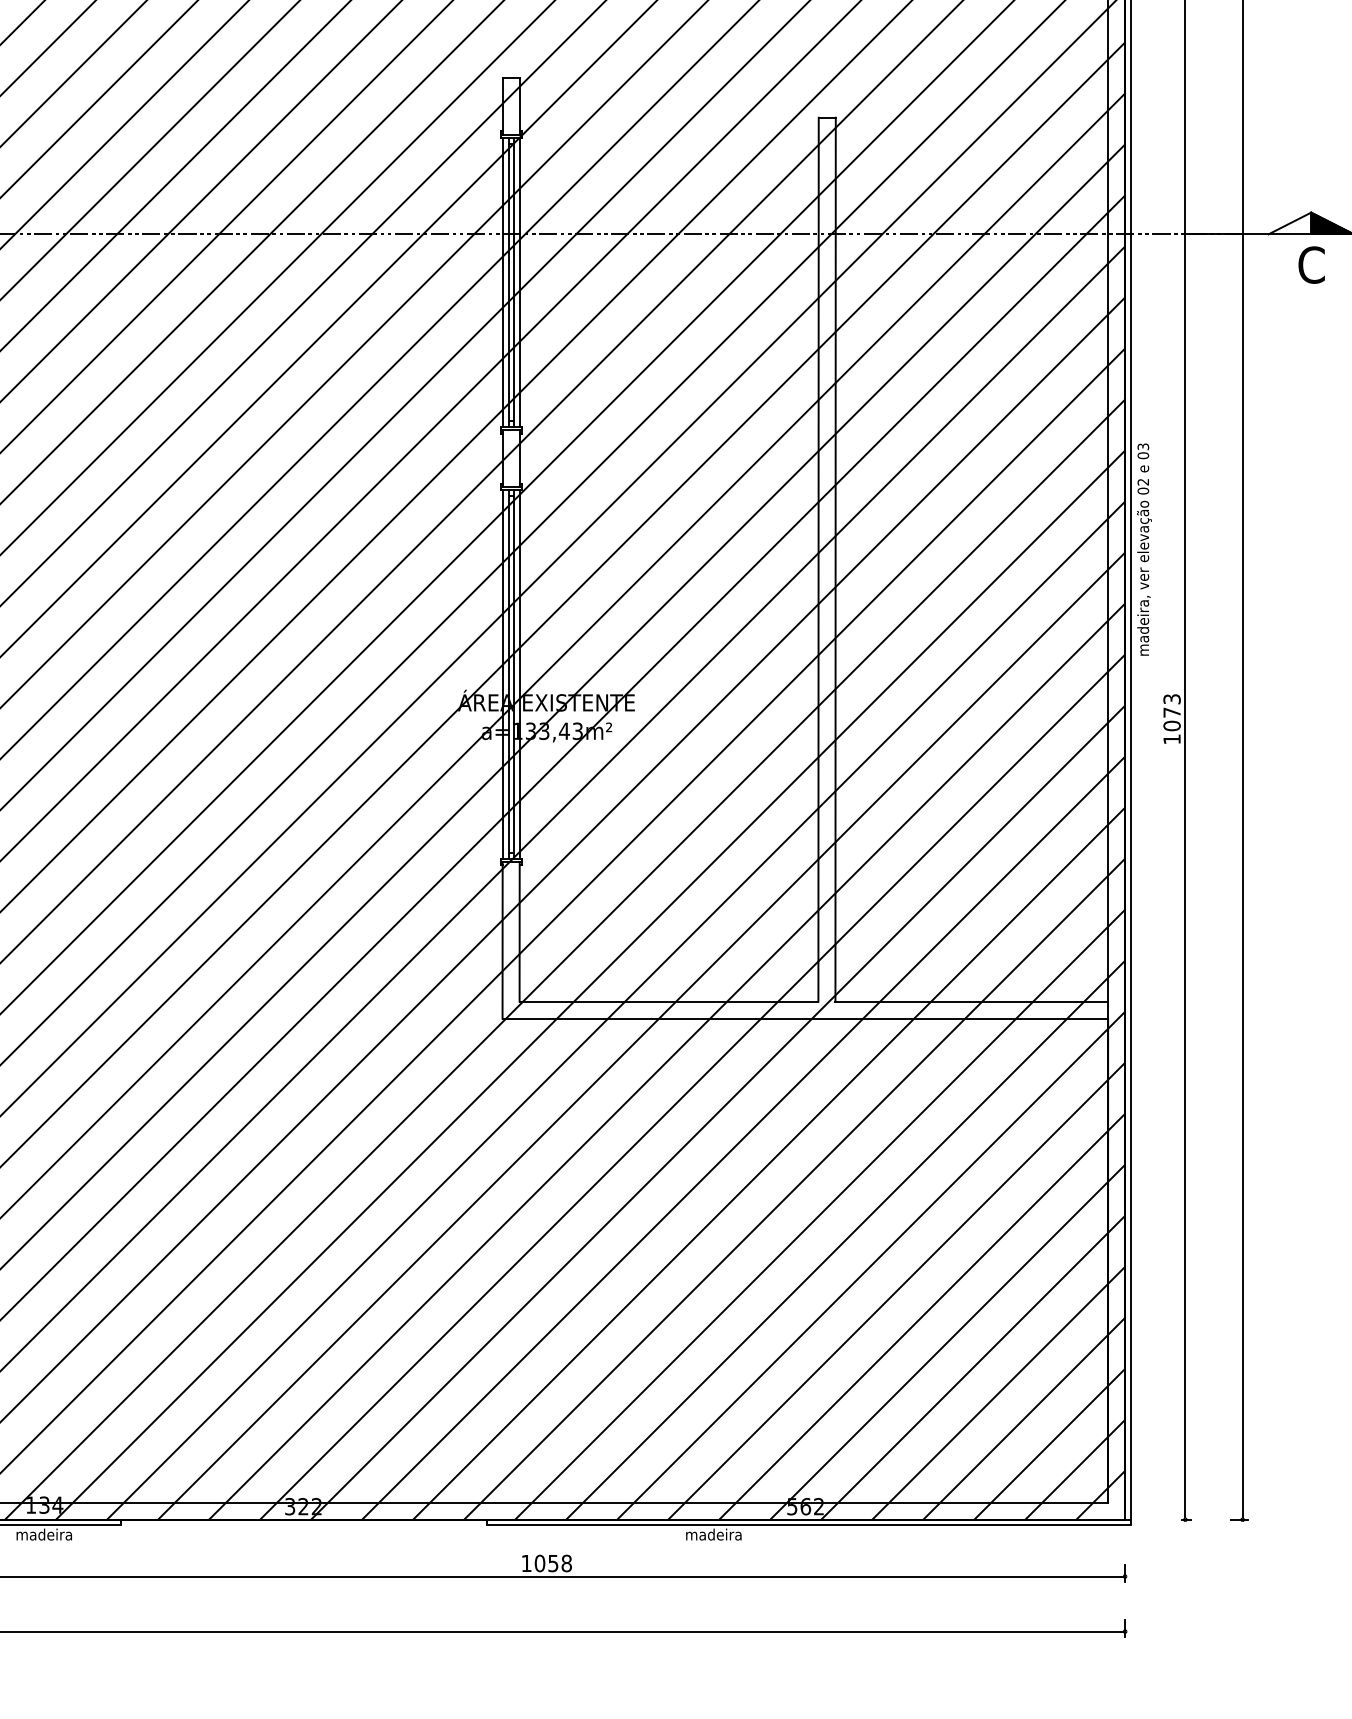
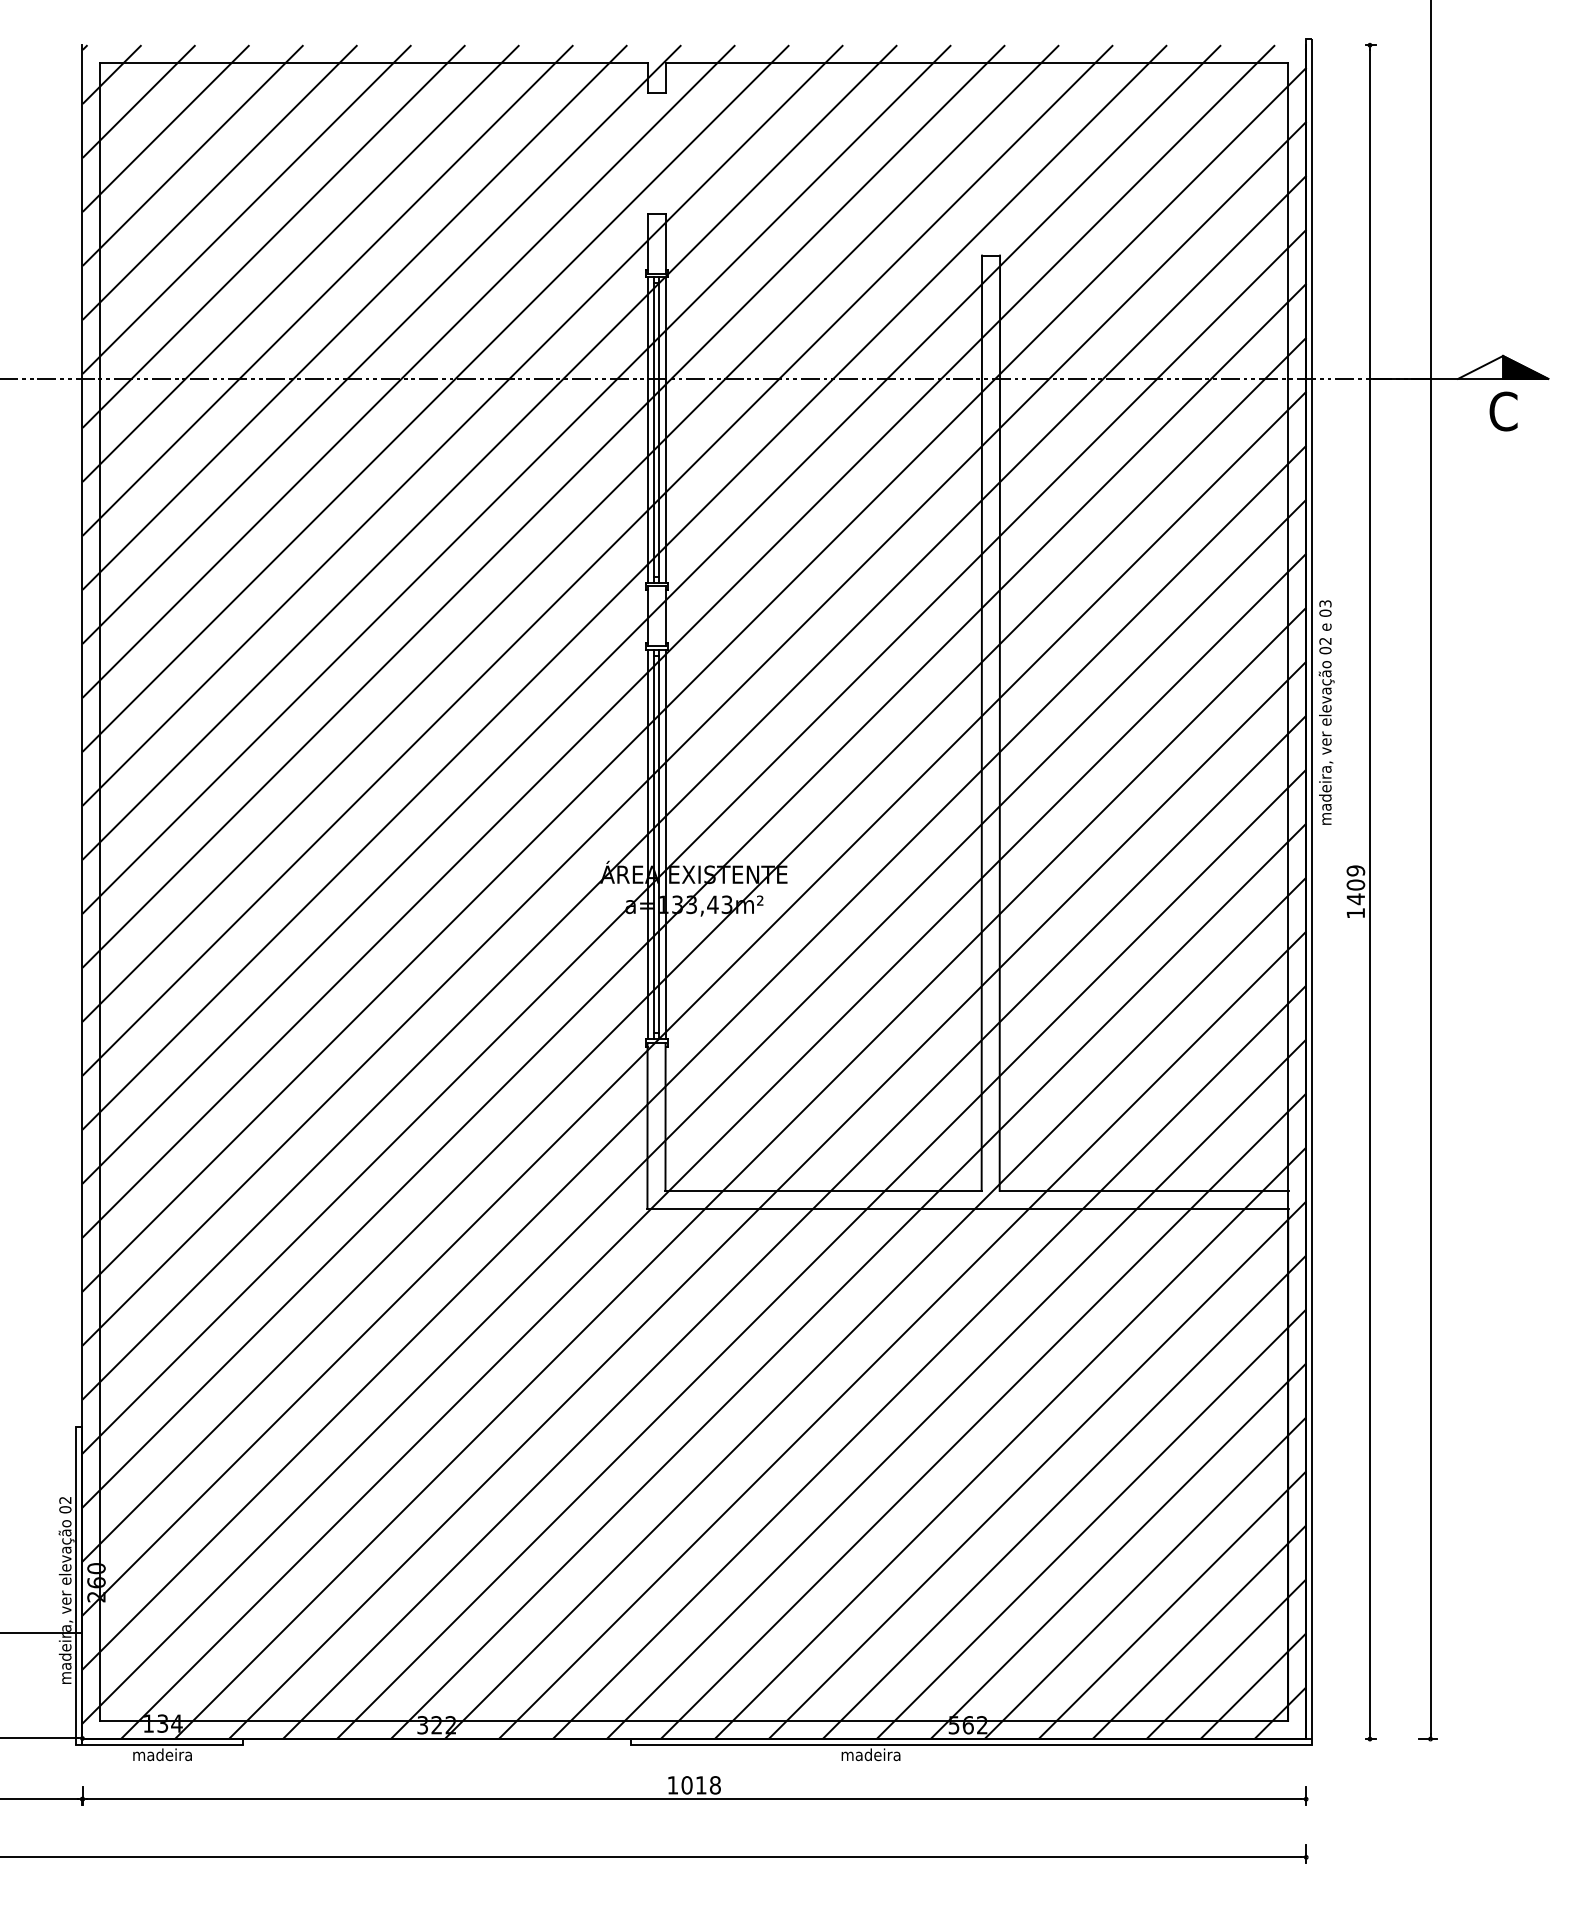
text: (1171, 713) -> (1355, 885), 1073 -> 1409
text: (553, 1563) -> (701, 1785), 1058 -> 1018

